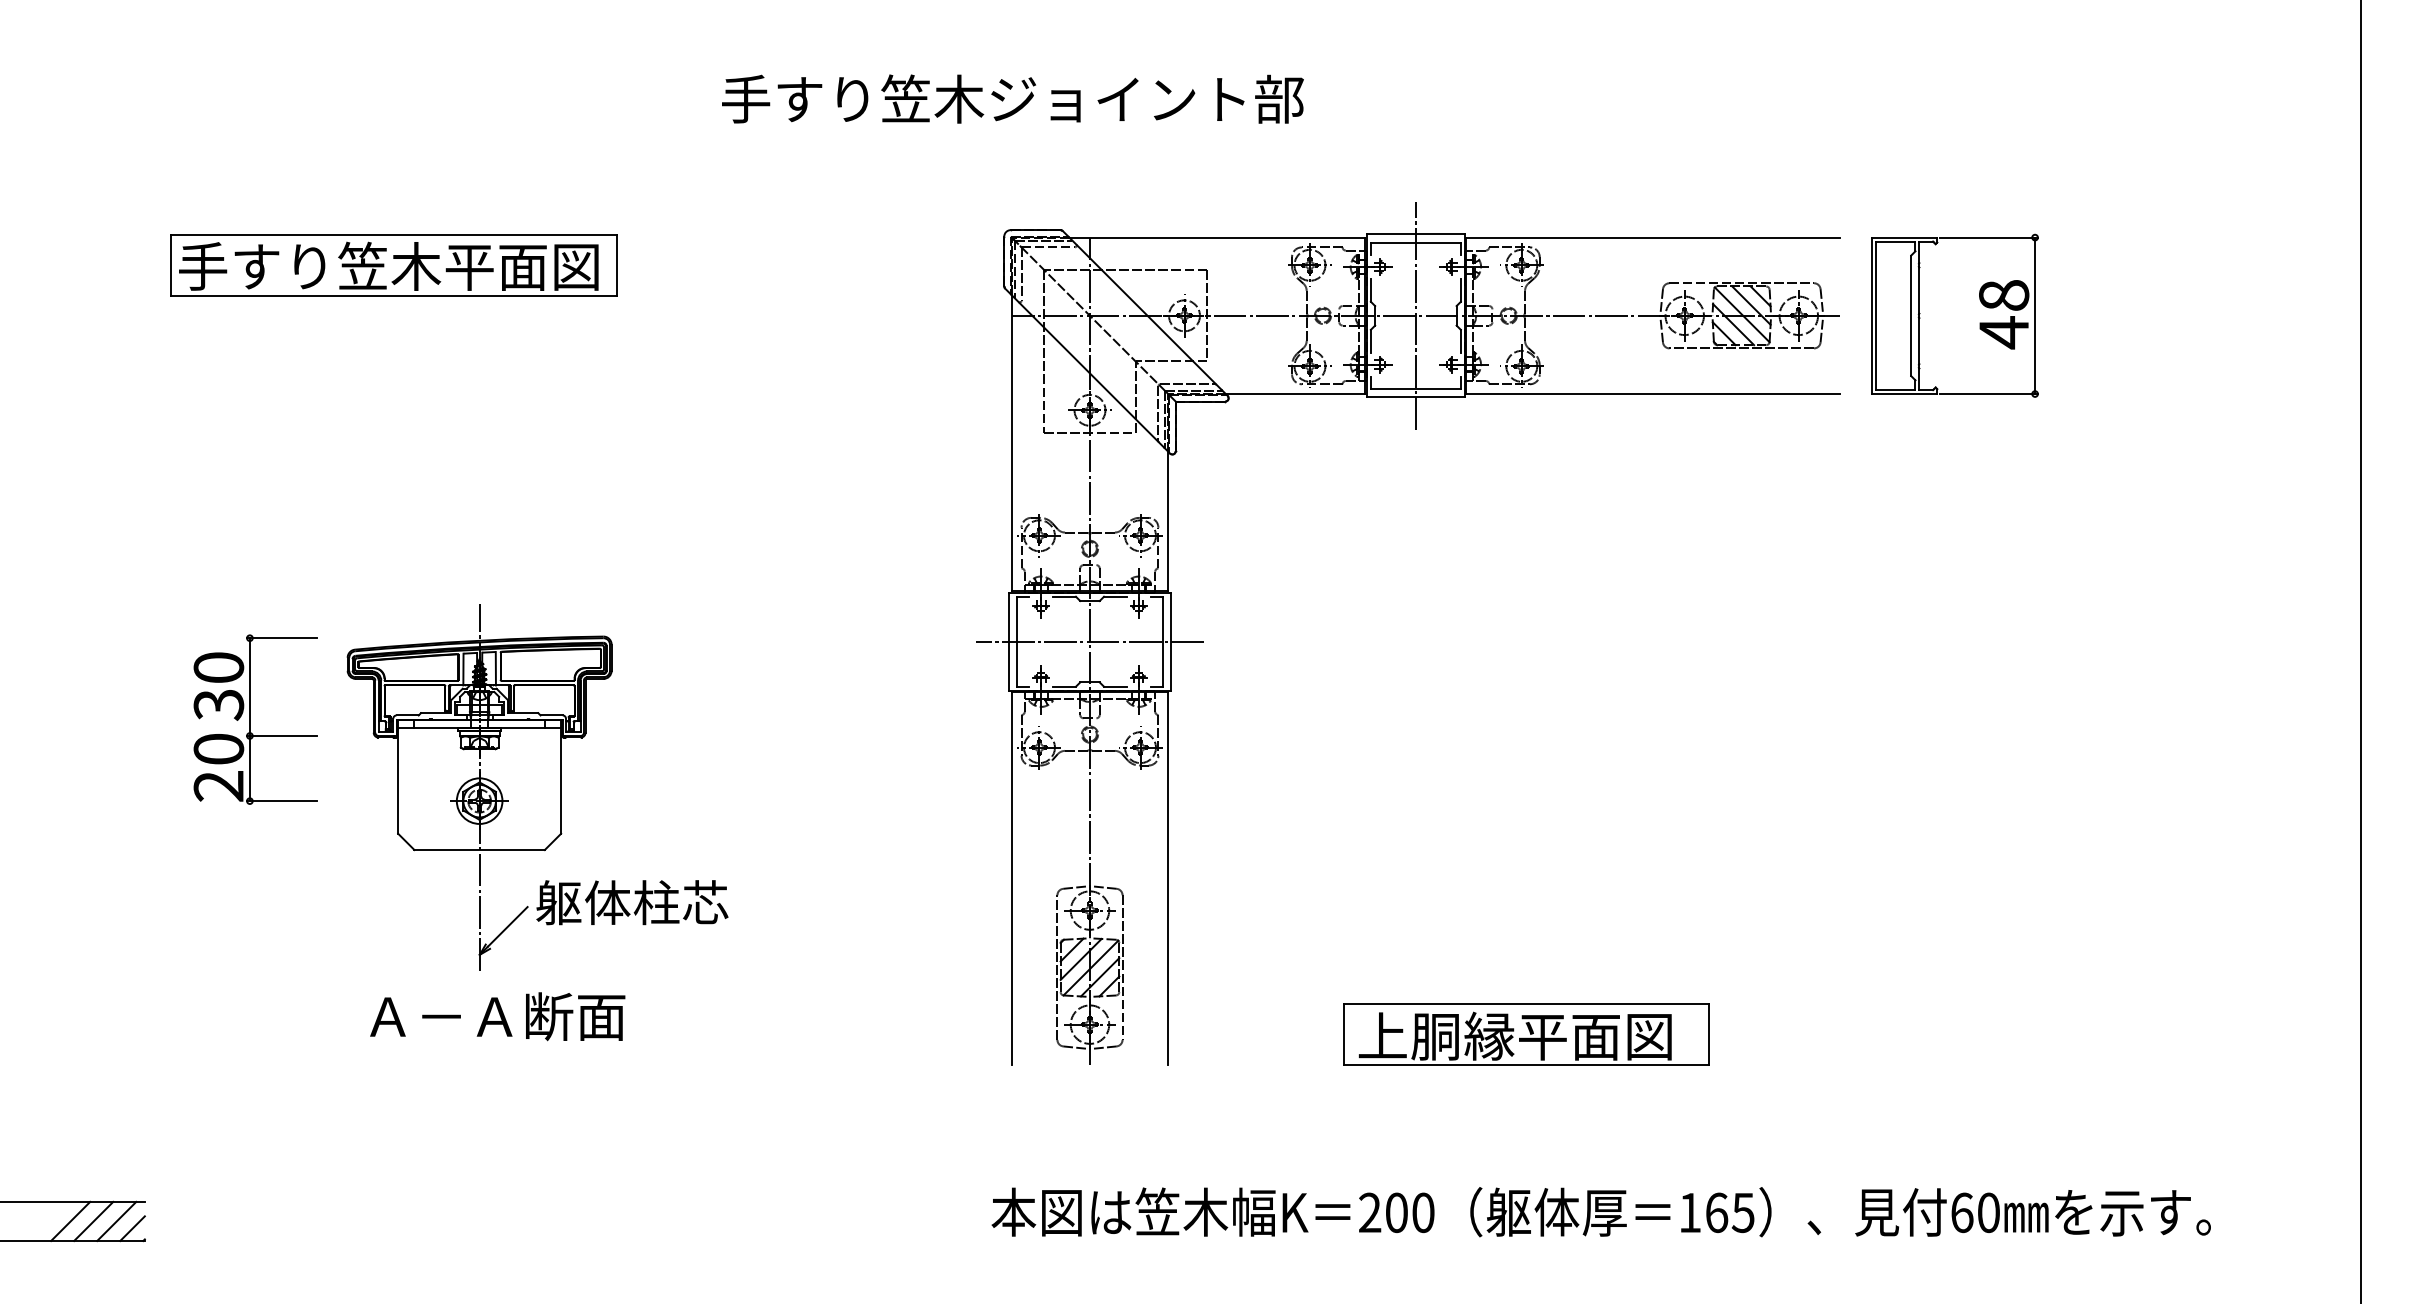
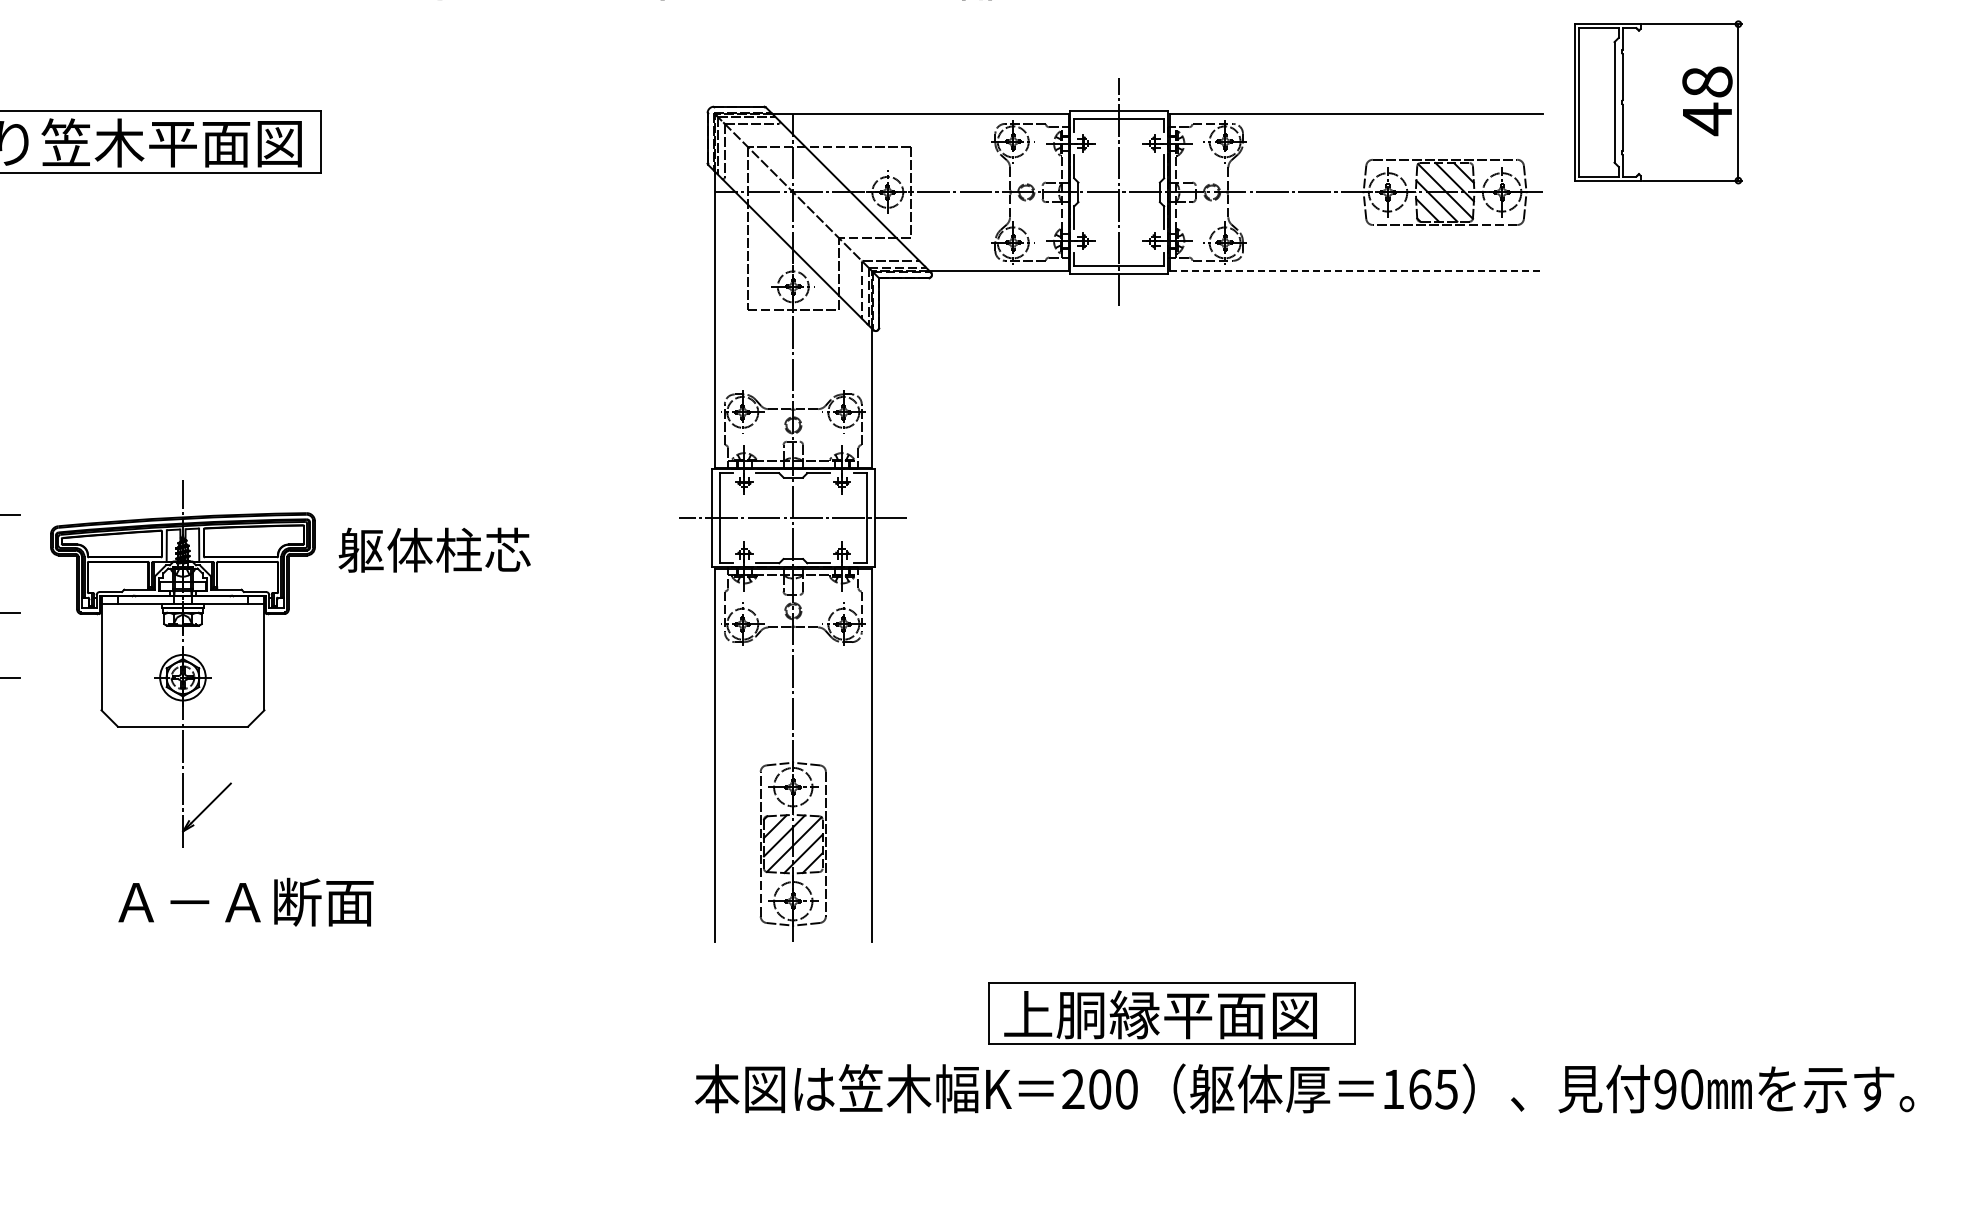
part: (1979, 322) -> (1682, 109), moved
line: (1652, 394) -> (1355, 271), solid -> dashed
text: (632, 902) -> (434, 550), moved
text: (497, 1016) -> (245, 902), moved
part: (1526, 1034) -> (1171, 1013), moved
text: (1962, 1212) -> (1665, 1089), 60 -> 90

